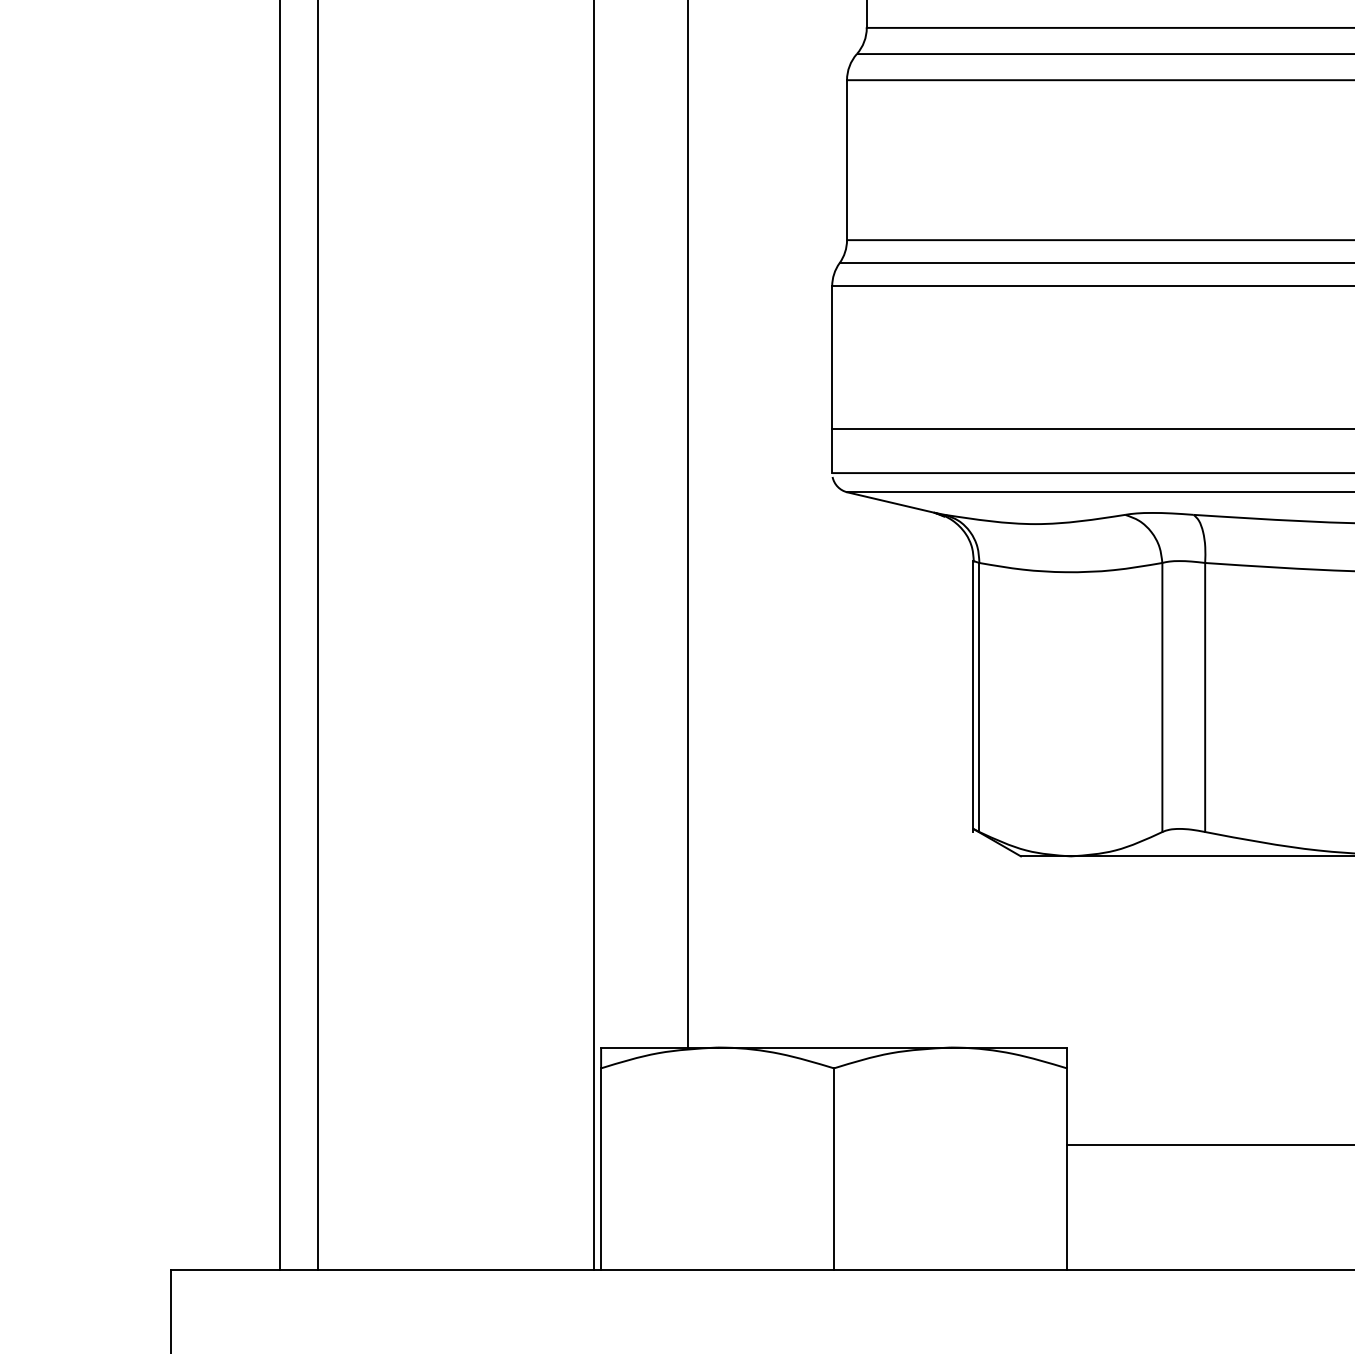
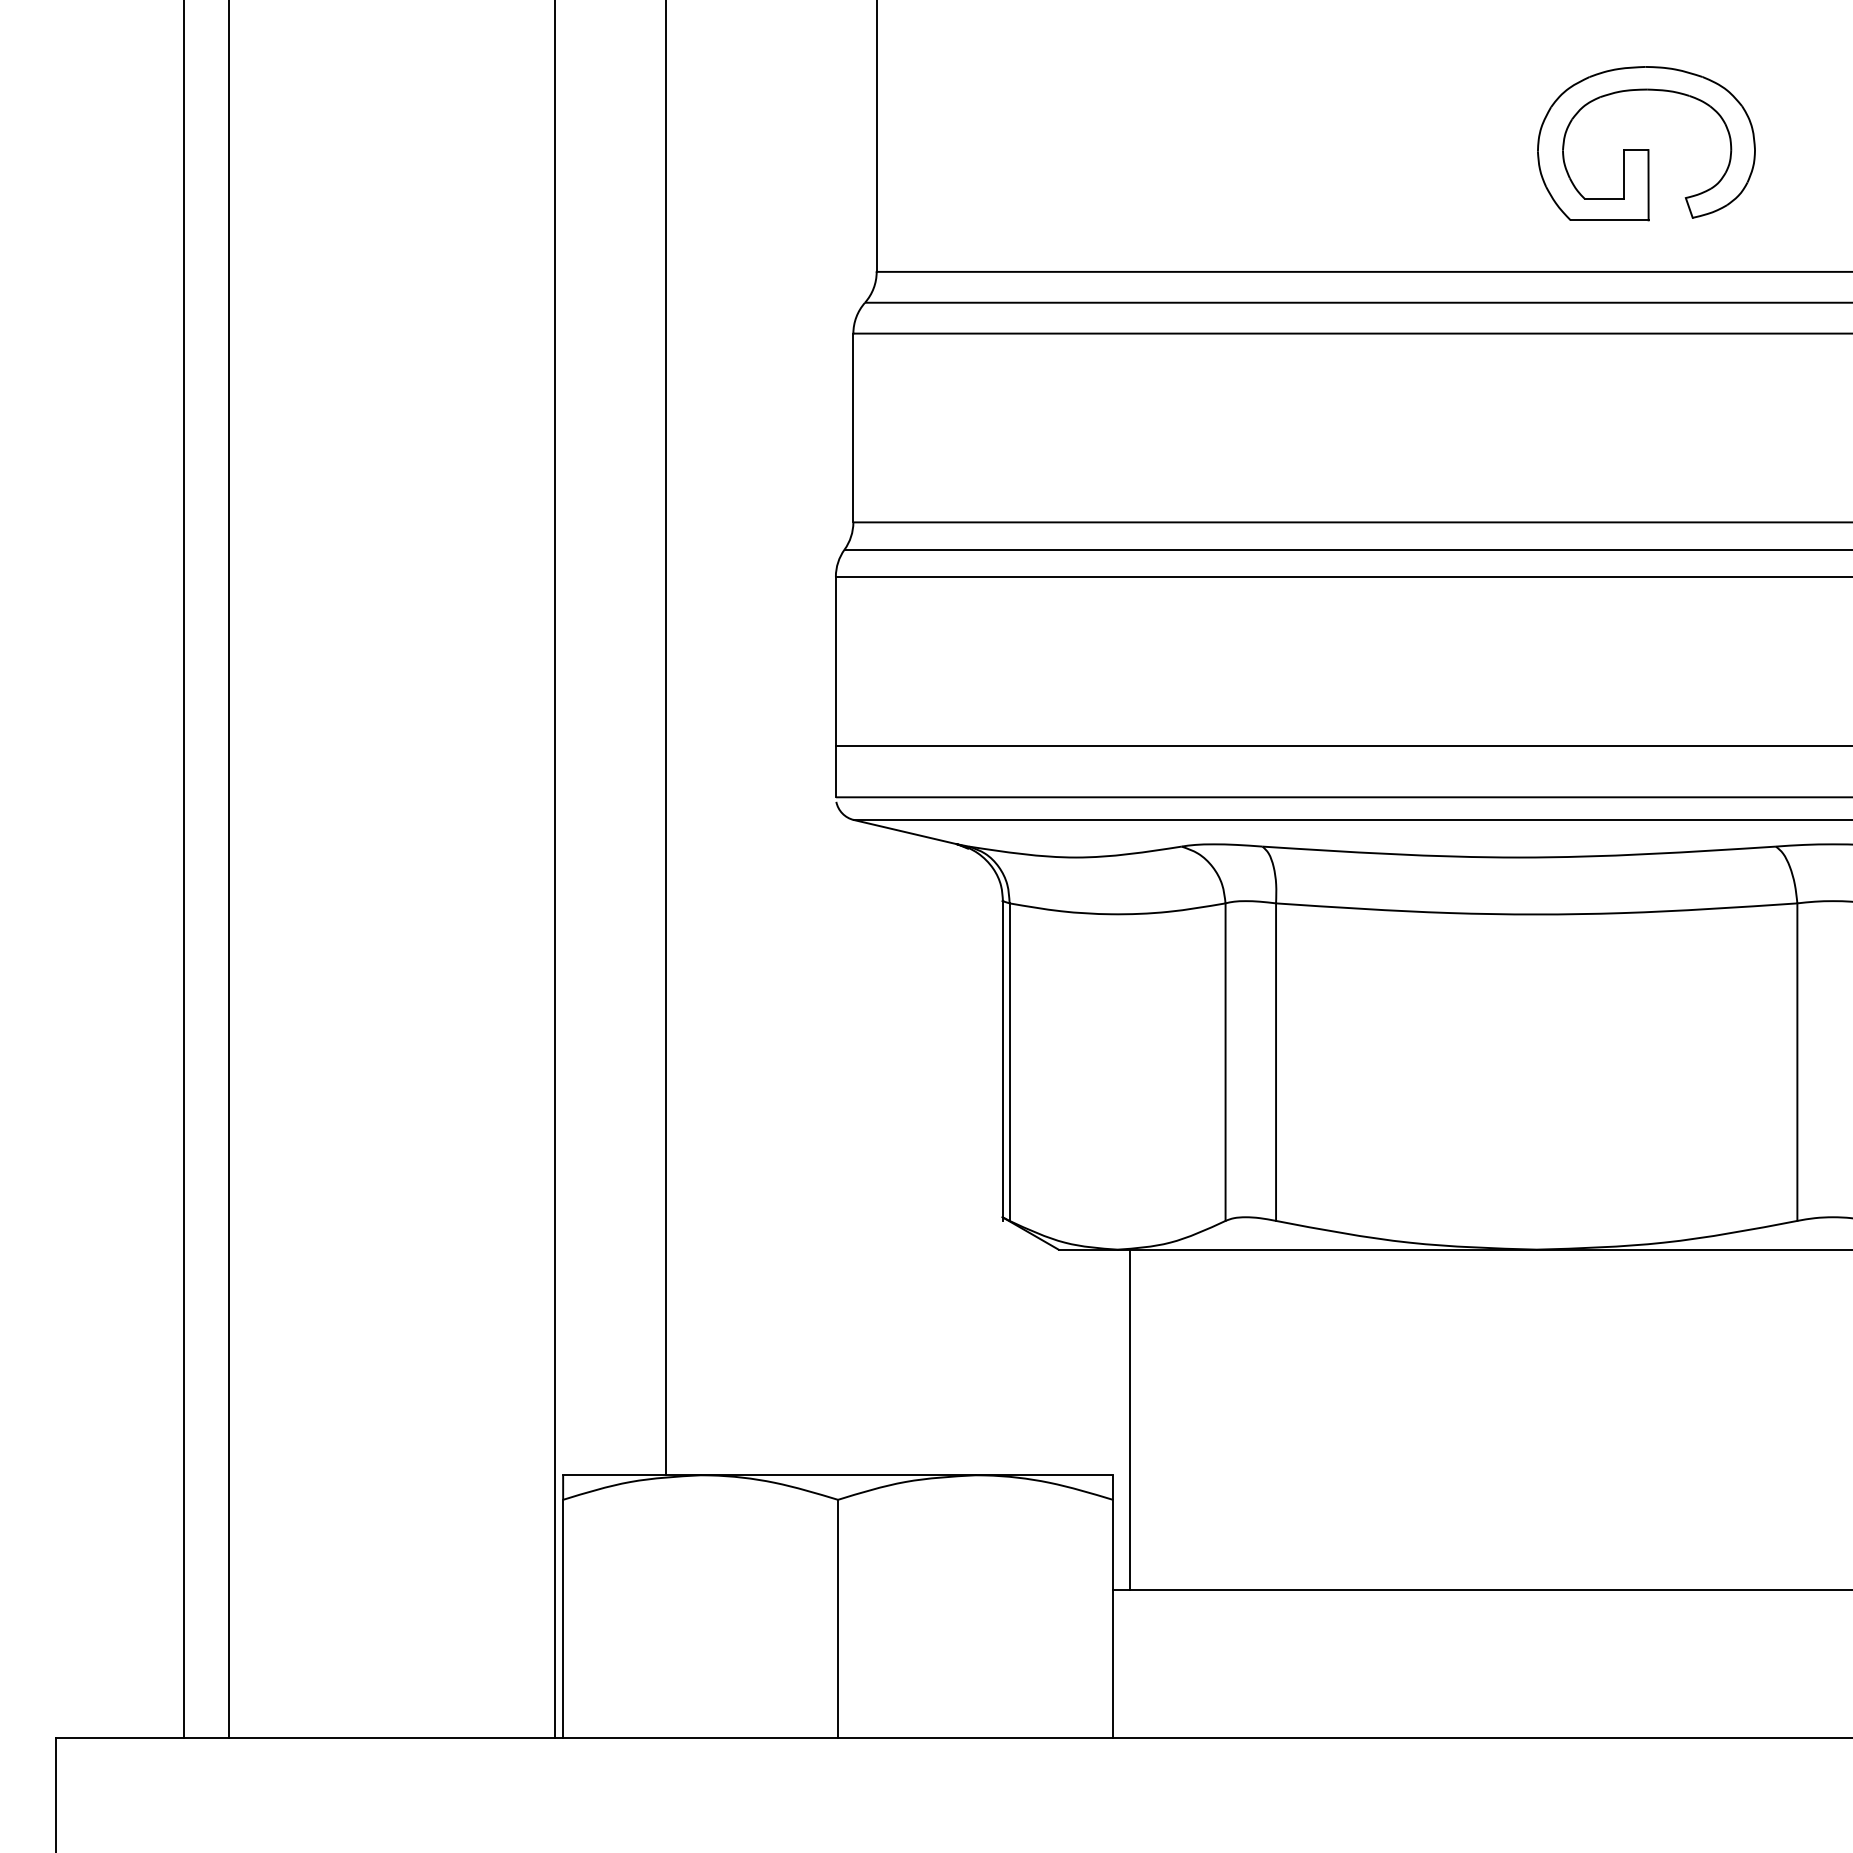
line: (1080, 1000) -> (1129, 1419), added

